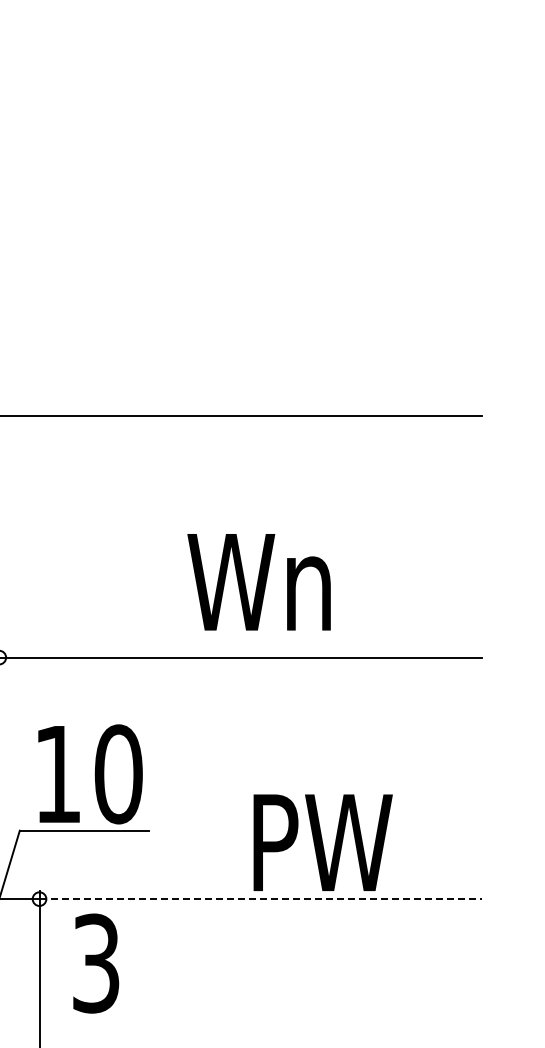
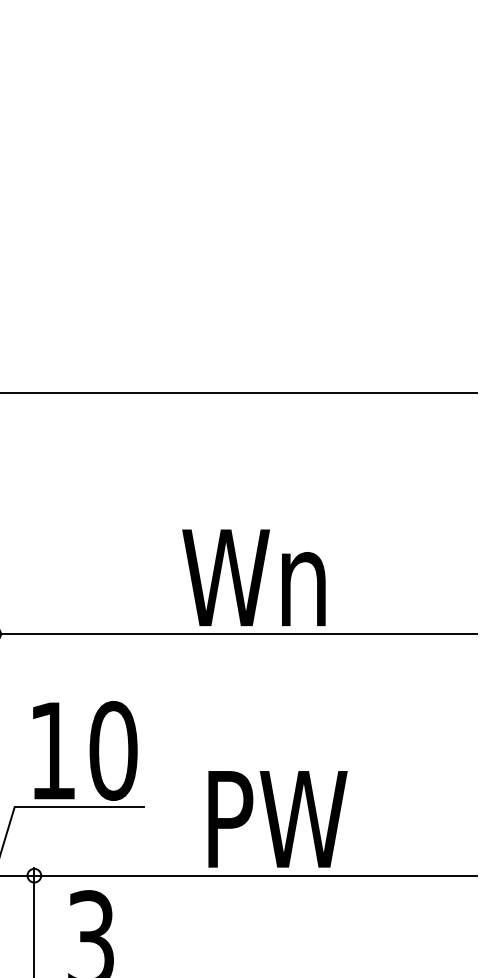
text: (258, 582) -> (253, 578), moved
text: (322, 842) -> (277, 819), moved
line: (261, 899) -> (256, 876), dashed -> solid

